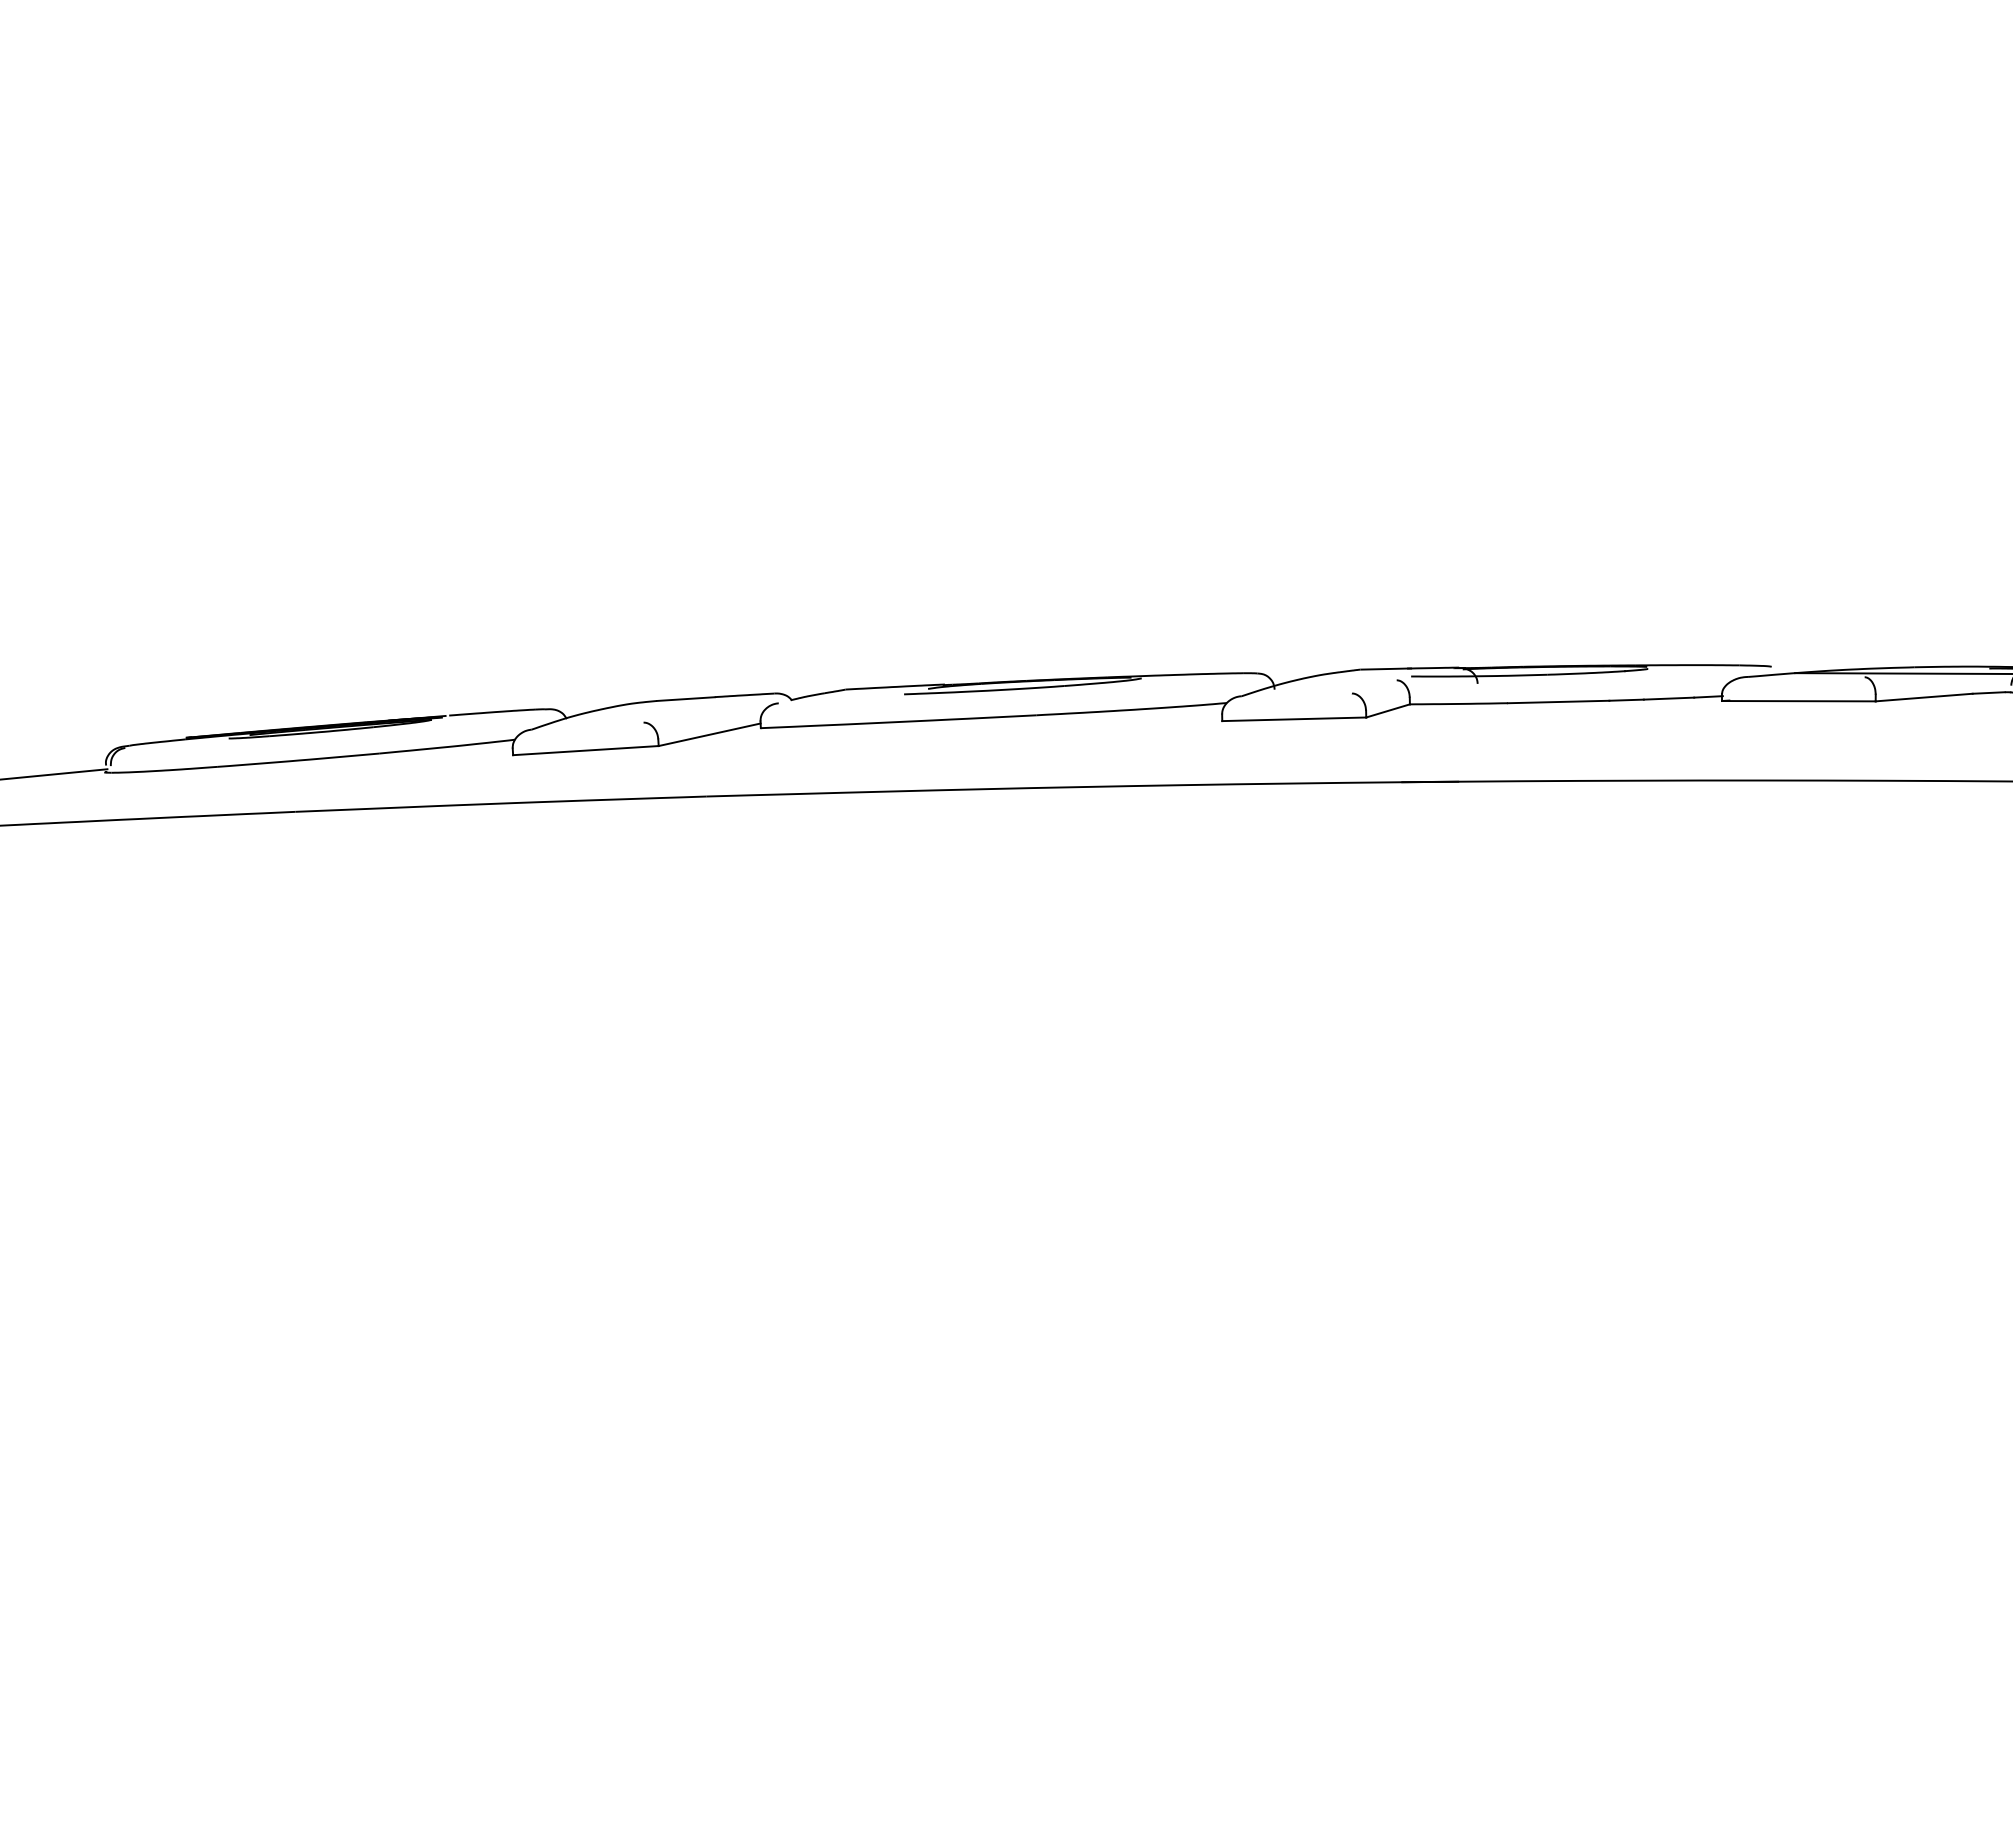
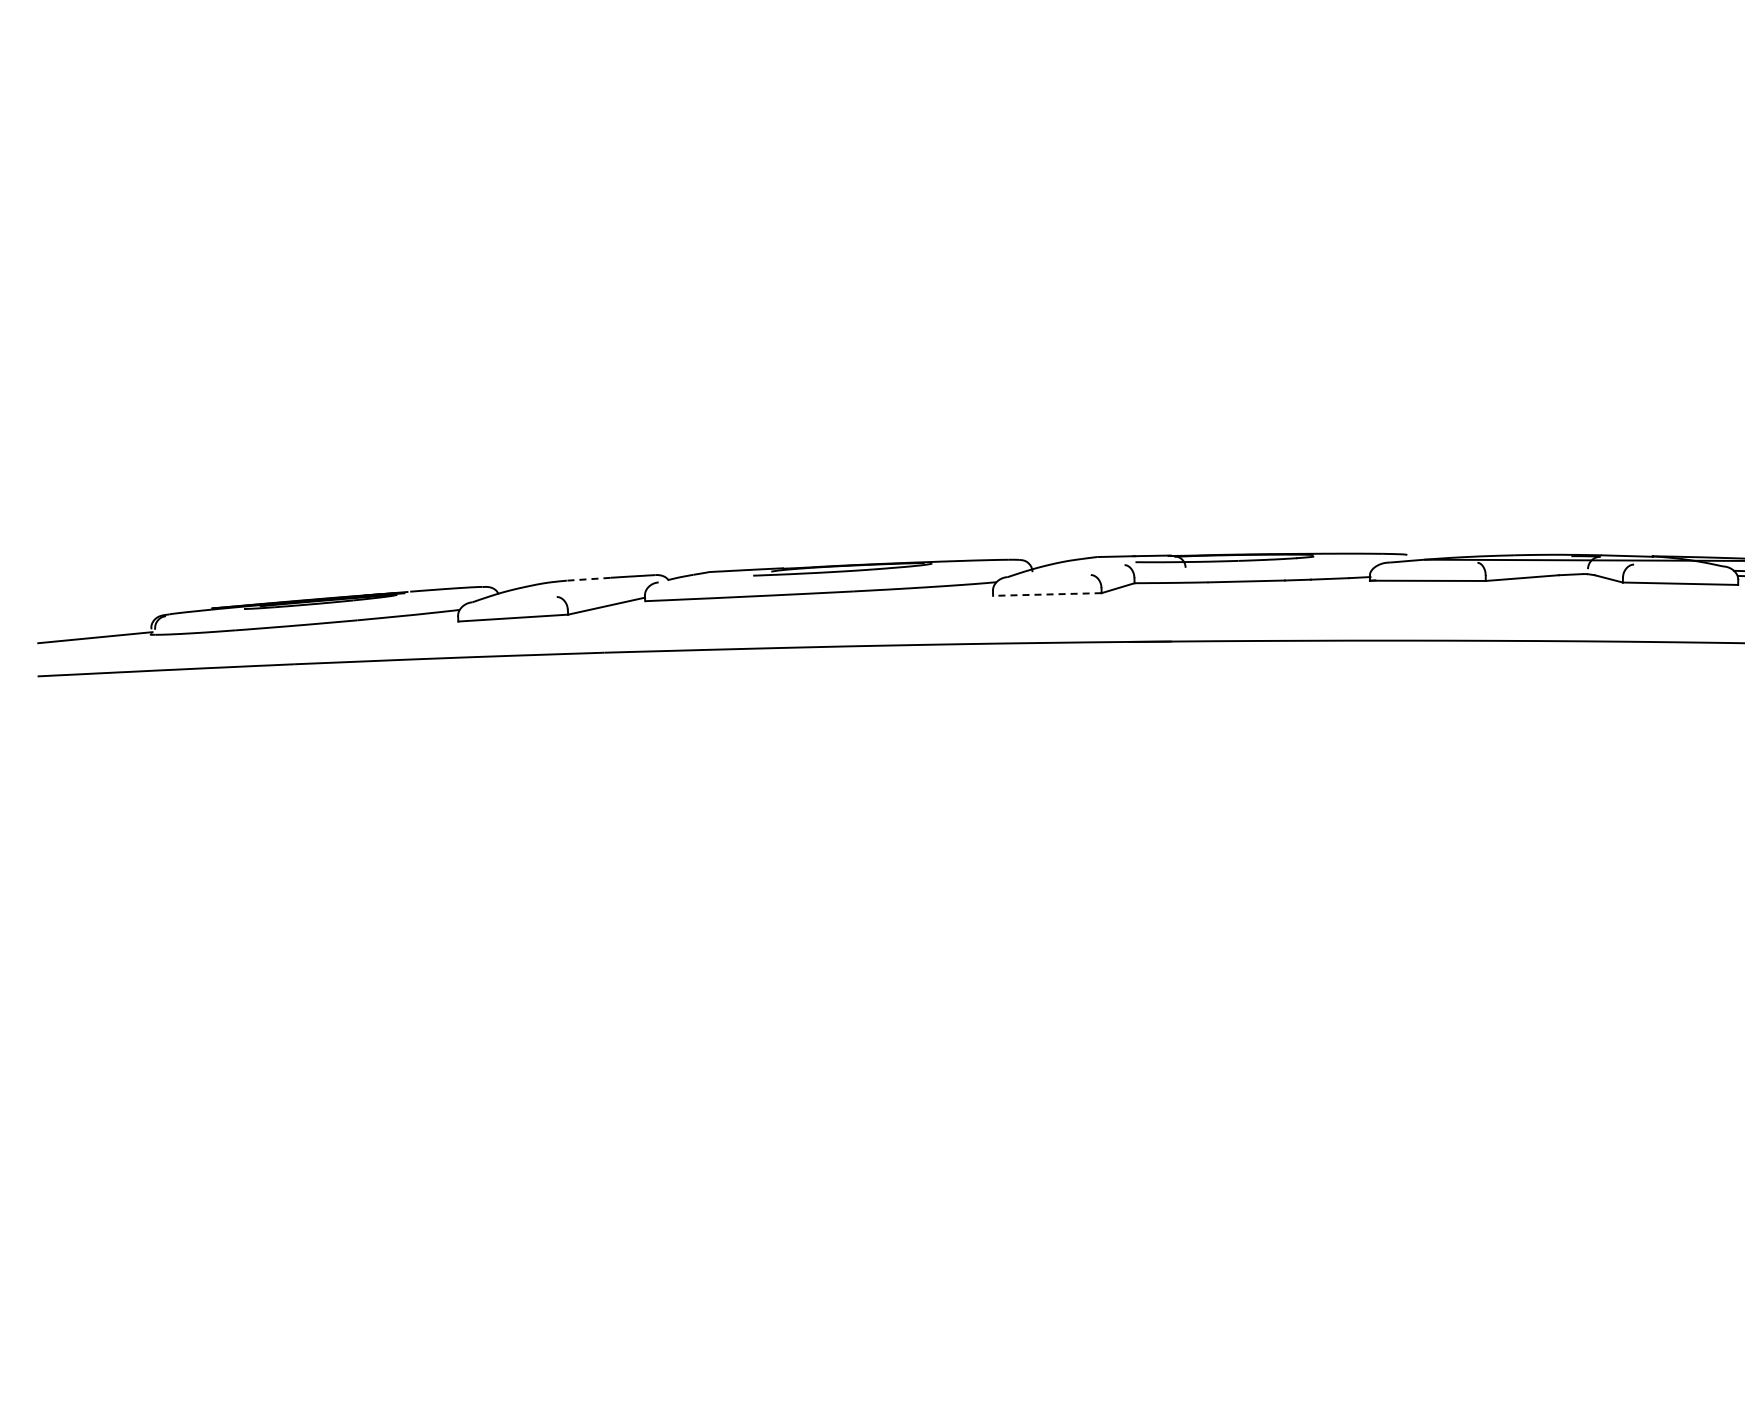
line: (685, 699) -> (588, 579), solid -> dashed
line: (1293, 719) -> (1046, 594), solid -> dashed

